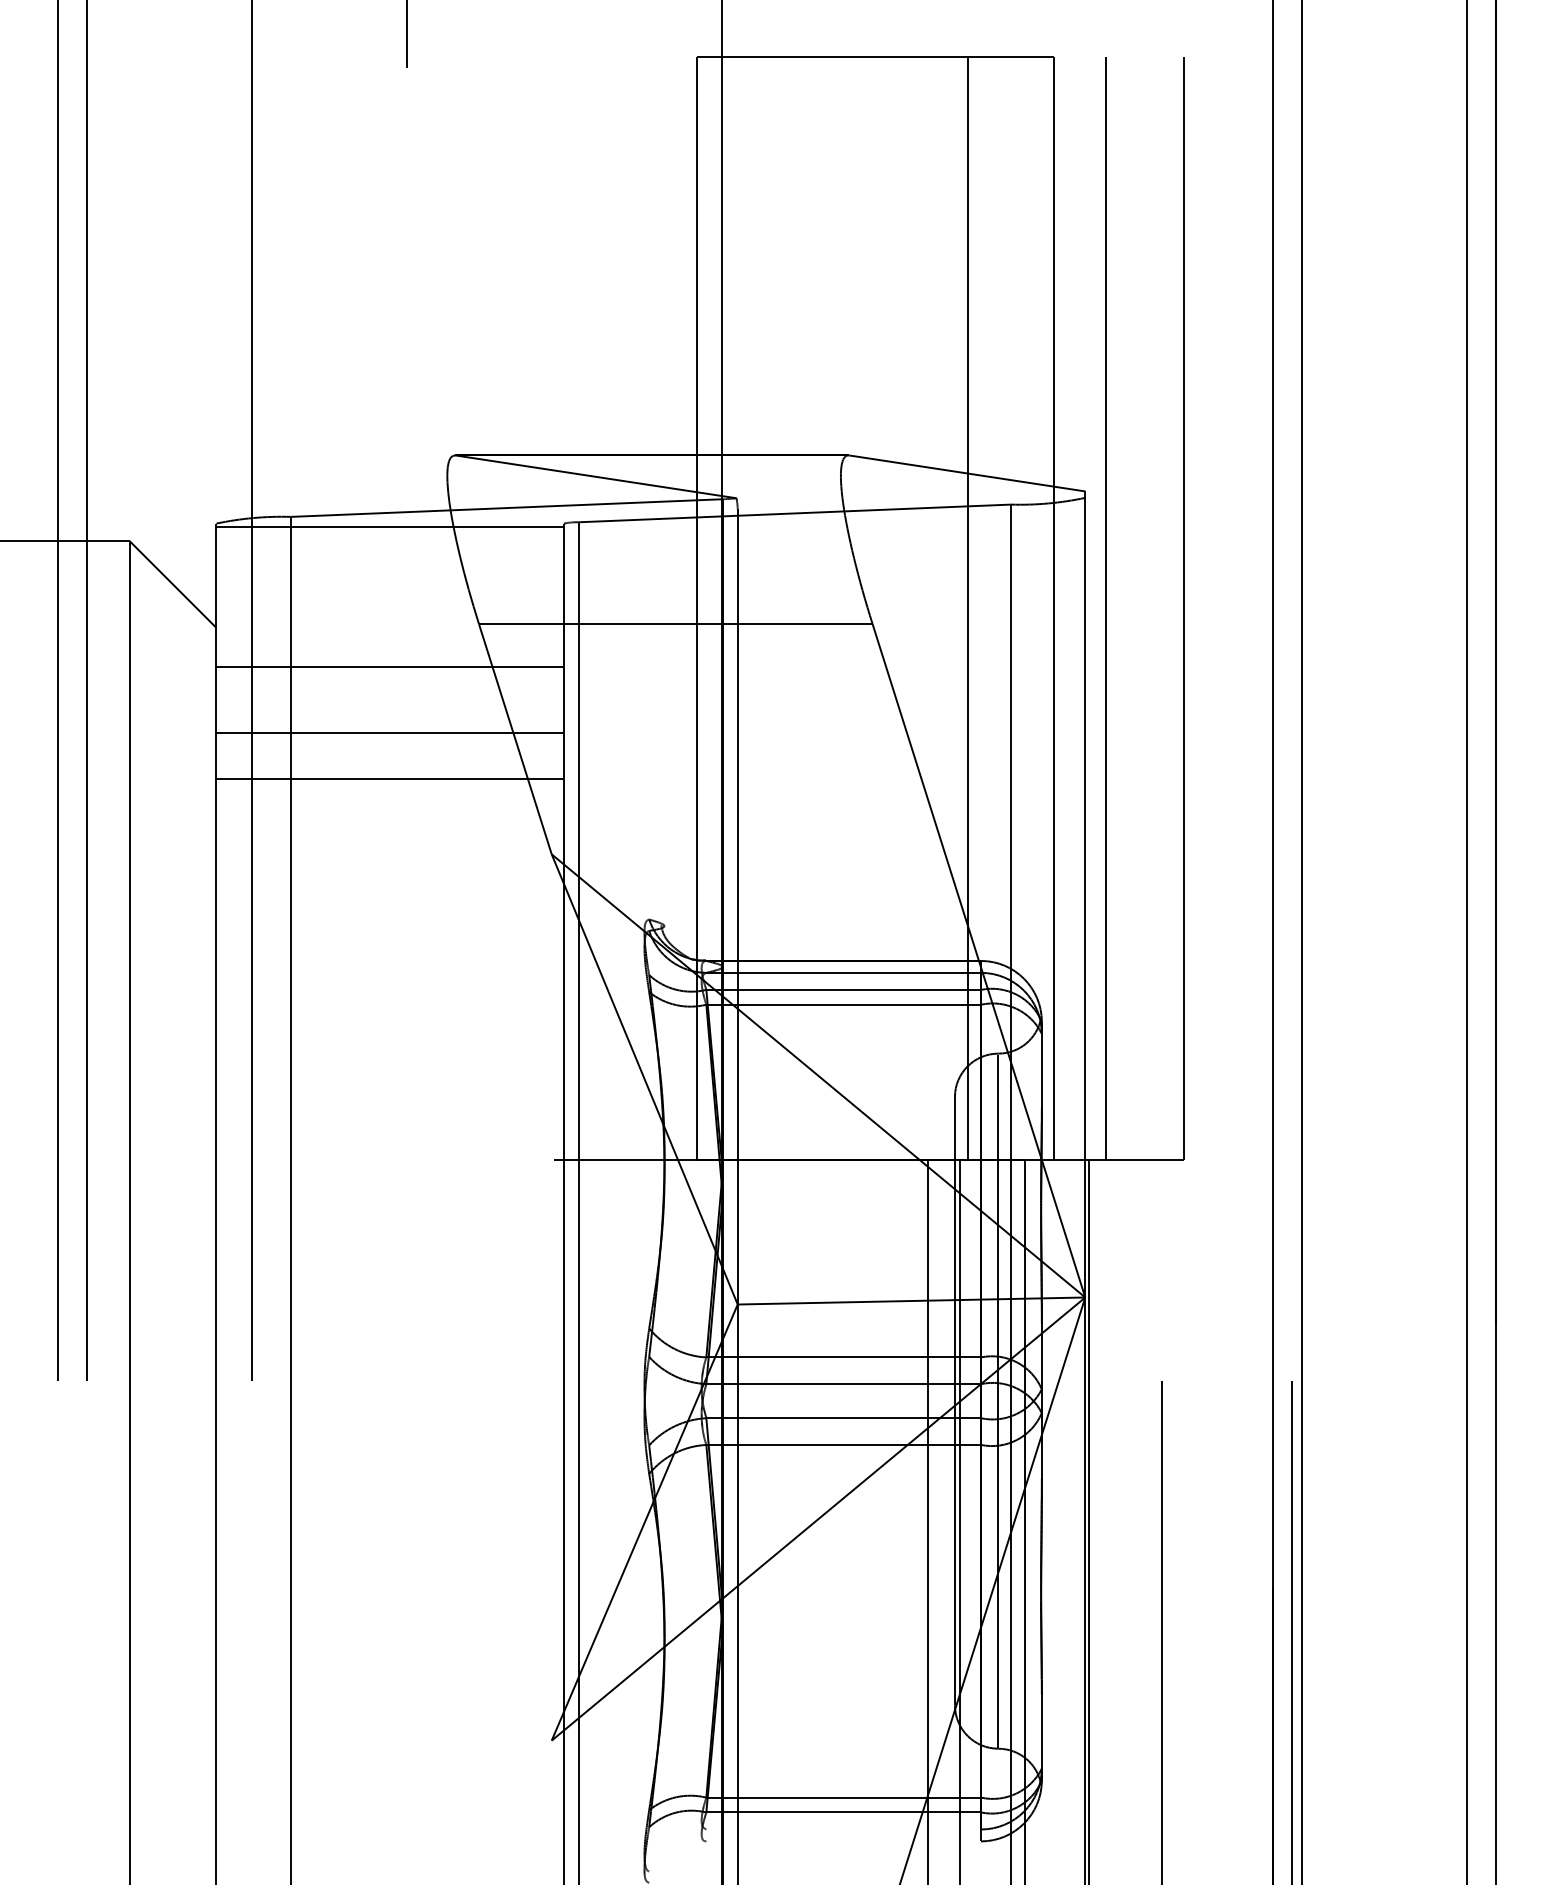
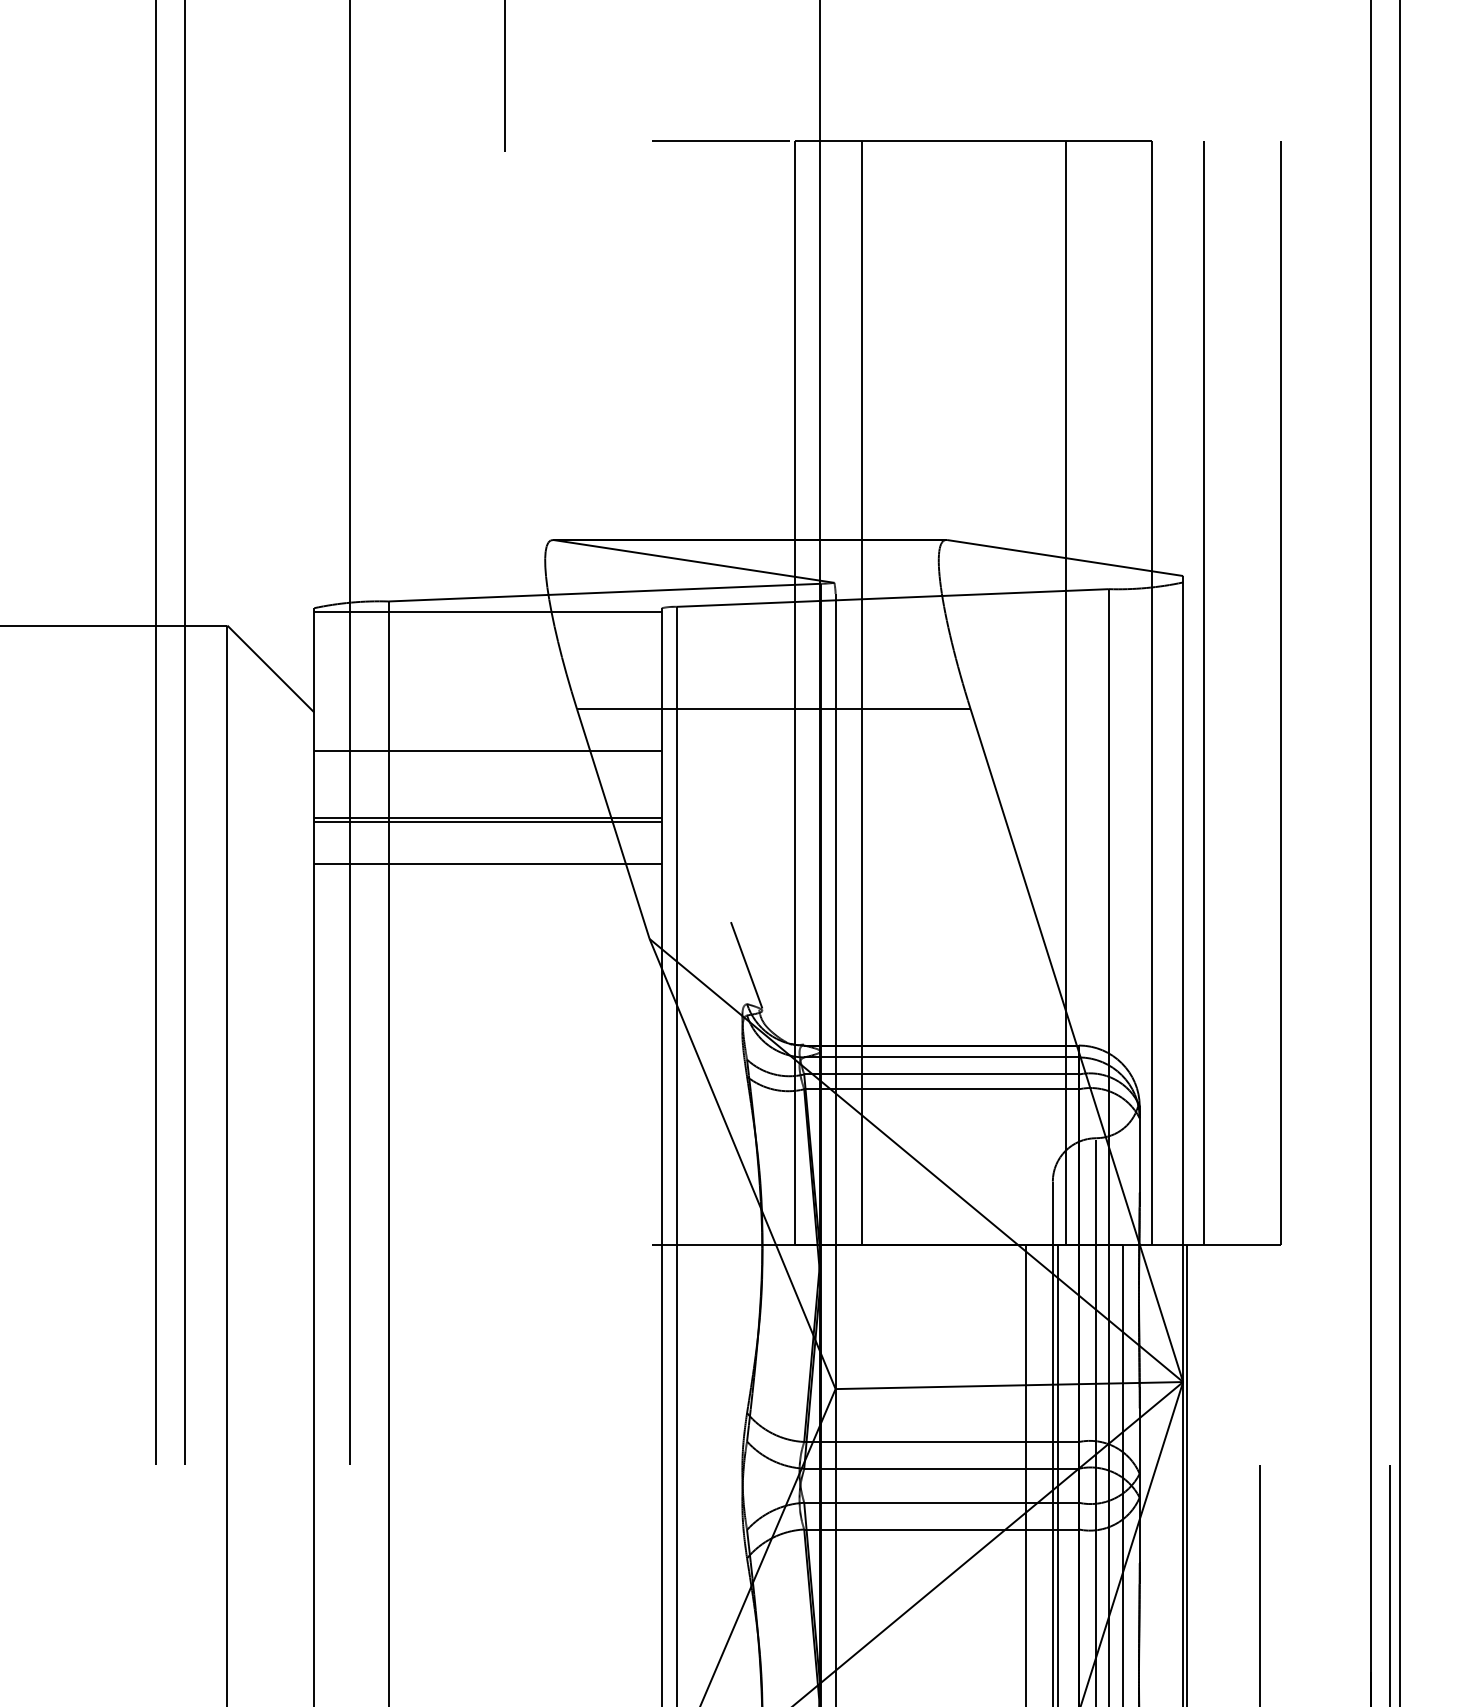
line: (623, 56) -> (721, 141), added
line: (763, 608) -> (861, 693), added
line: (389, 737) -> (487, 822), added
line: (648, 880) -> (746, 965), added

